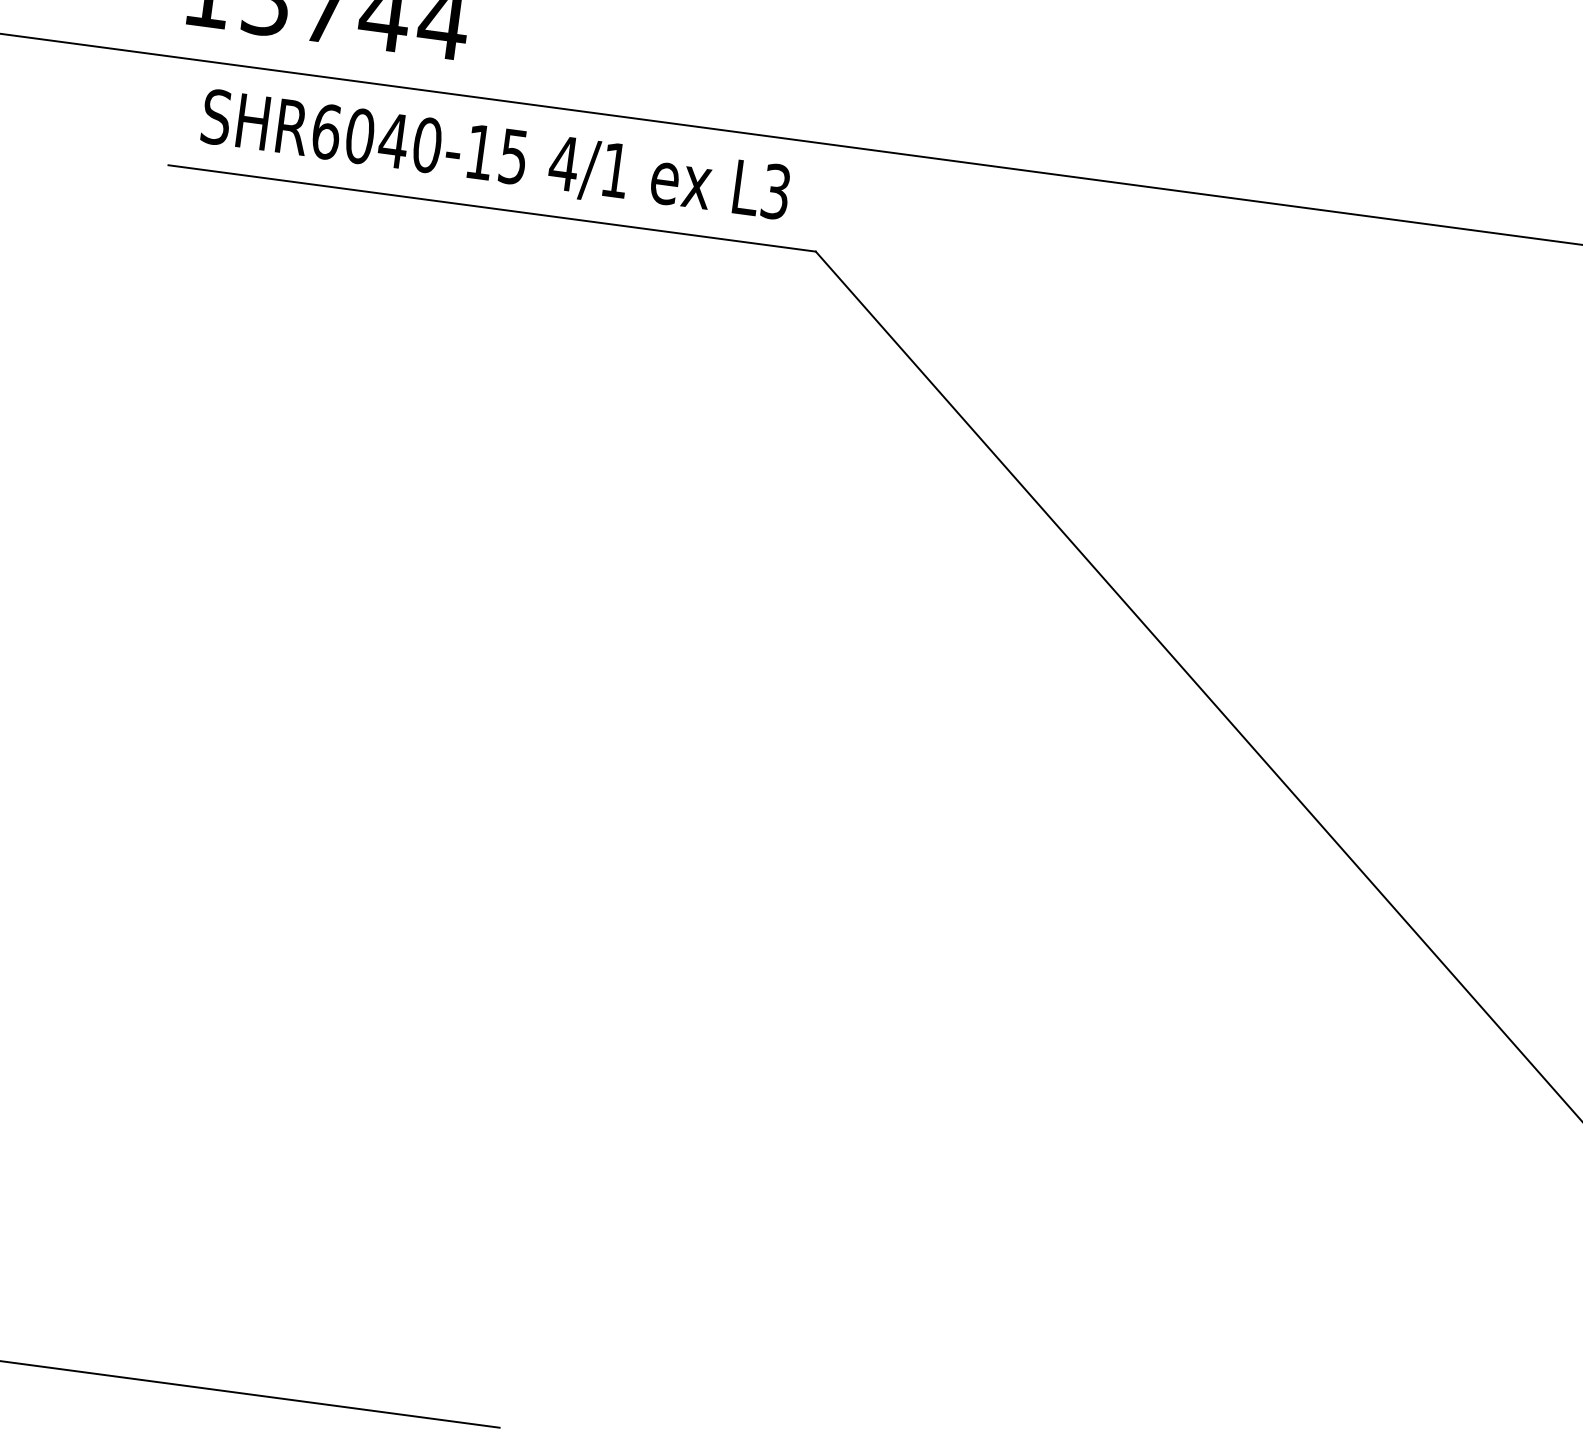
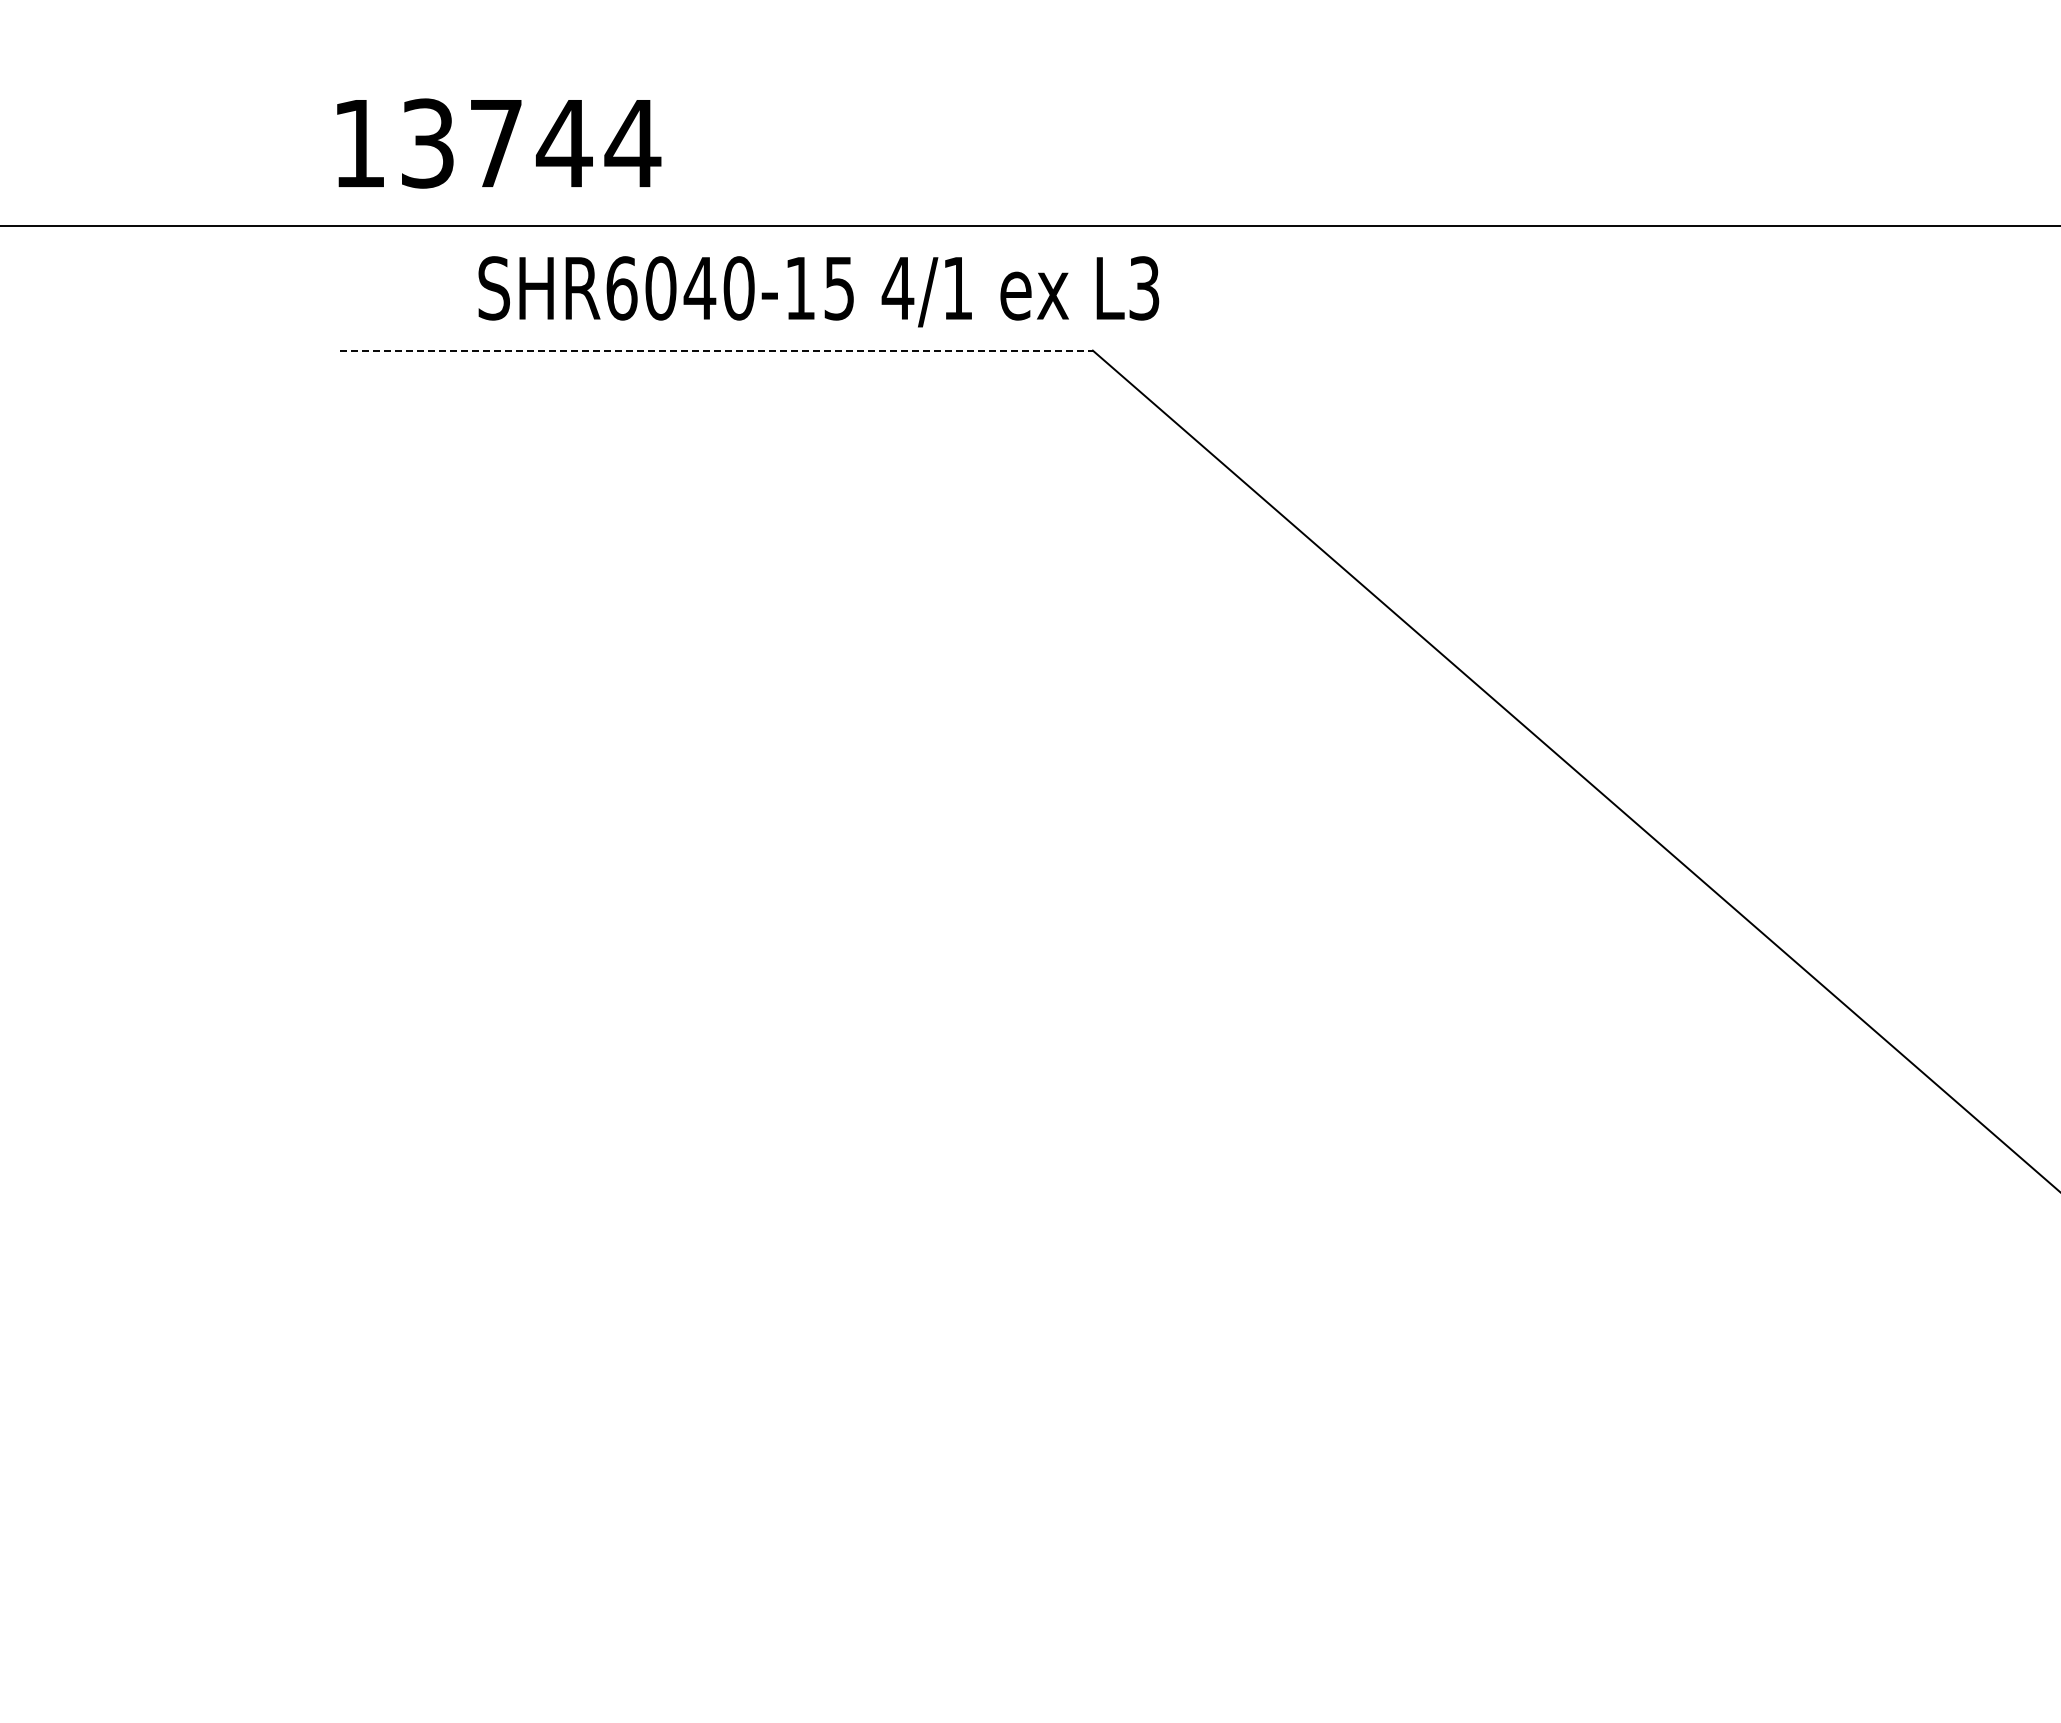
text: (495, 157) -> (818, 291), moved
line: (492, 208) -> (717, 350), solid -> dashed

